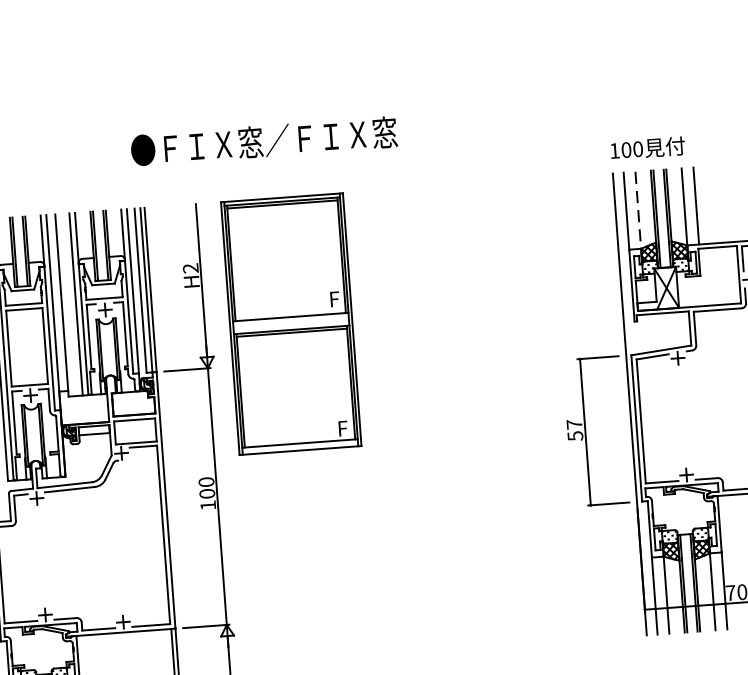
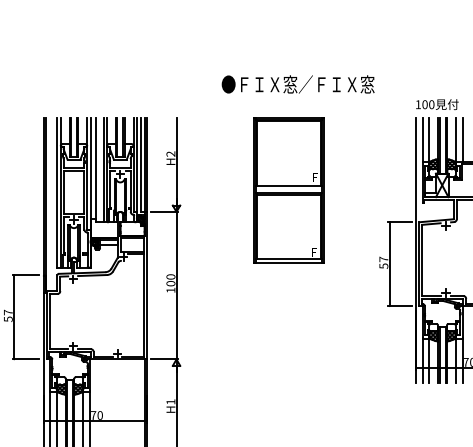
text: (262, 141) -> (297, 84), moved
line: (638, 211) -> (429, 140), dashed -> solid
part: (290, 324) -> (288, 190), moved

